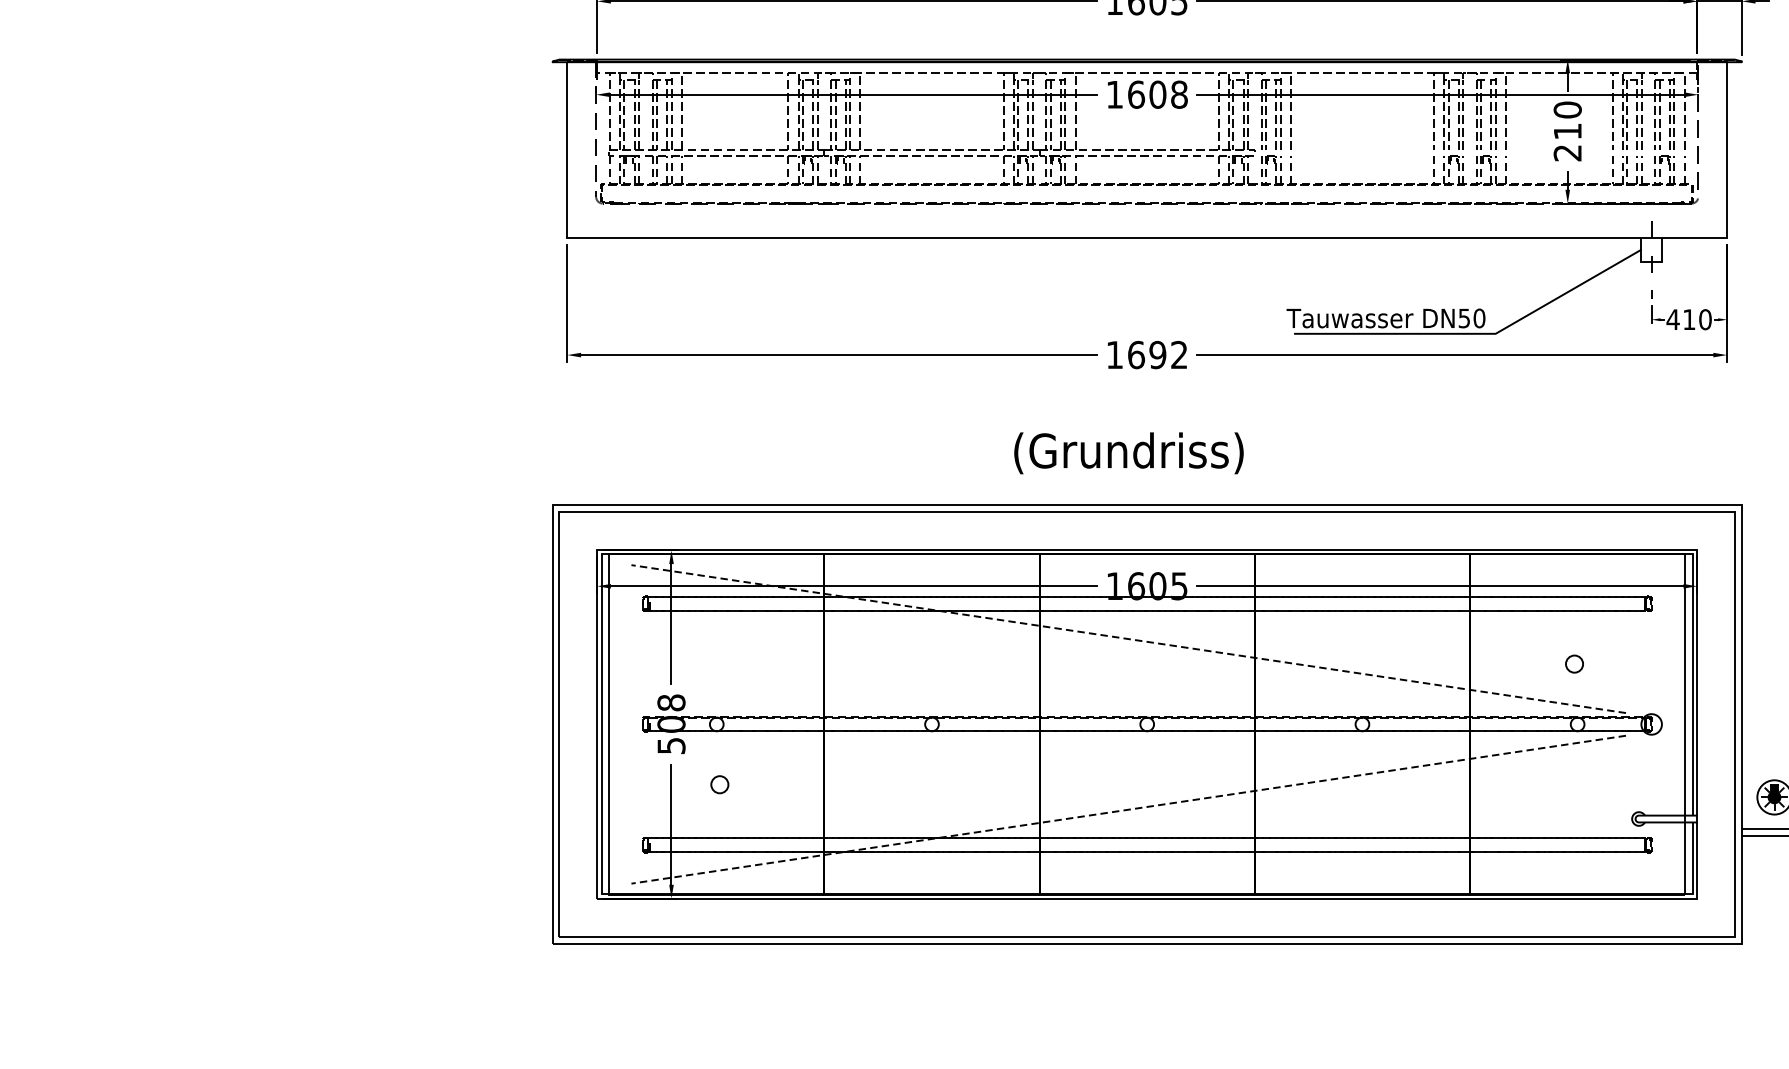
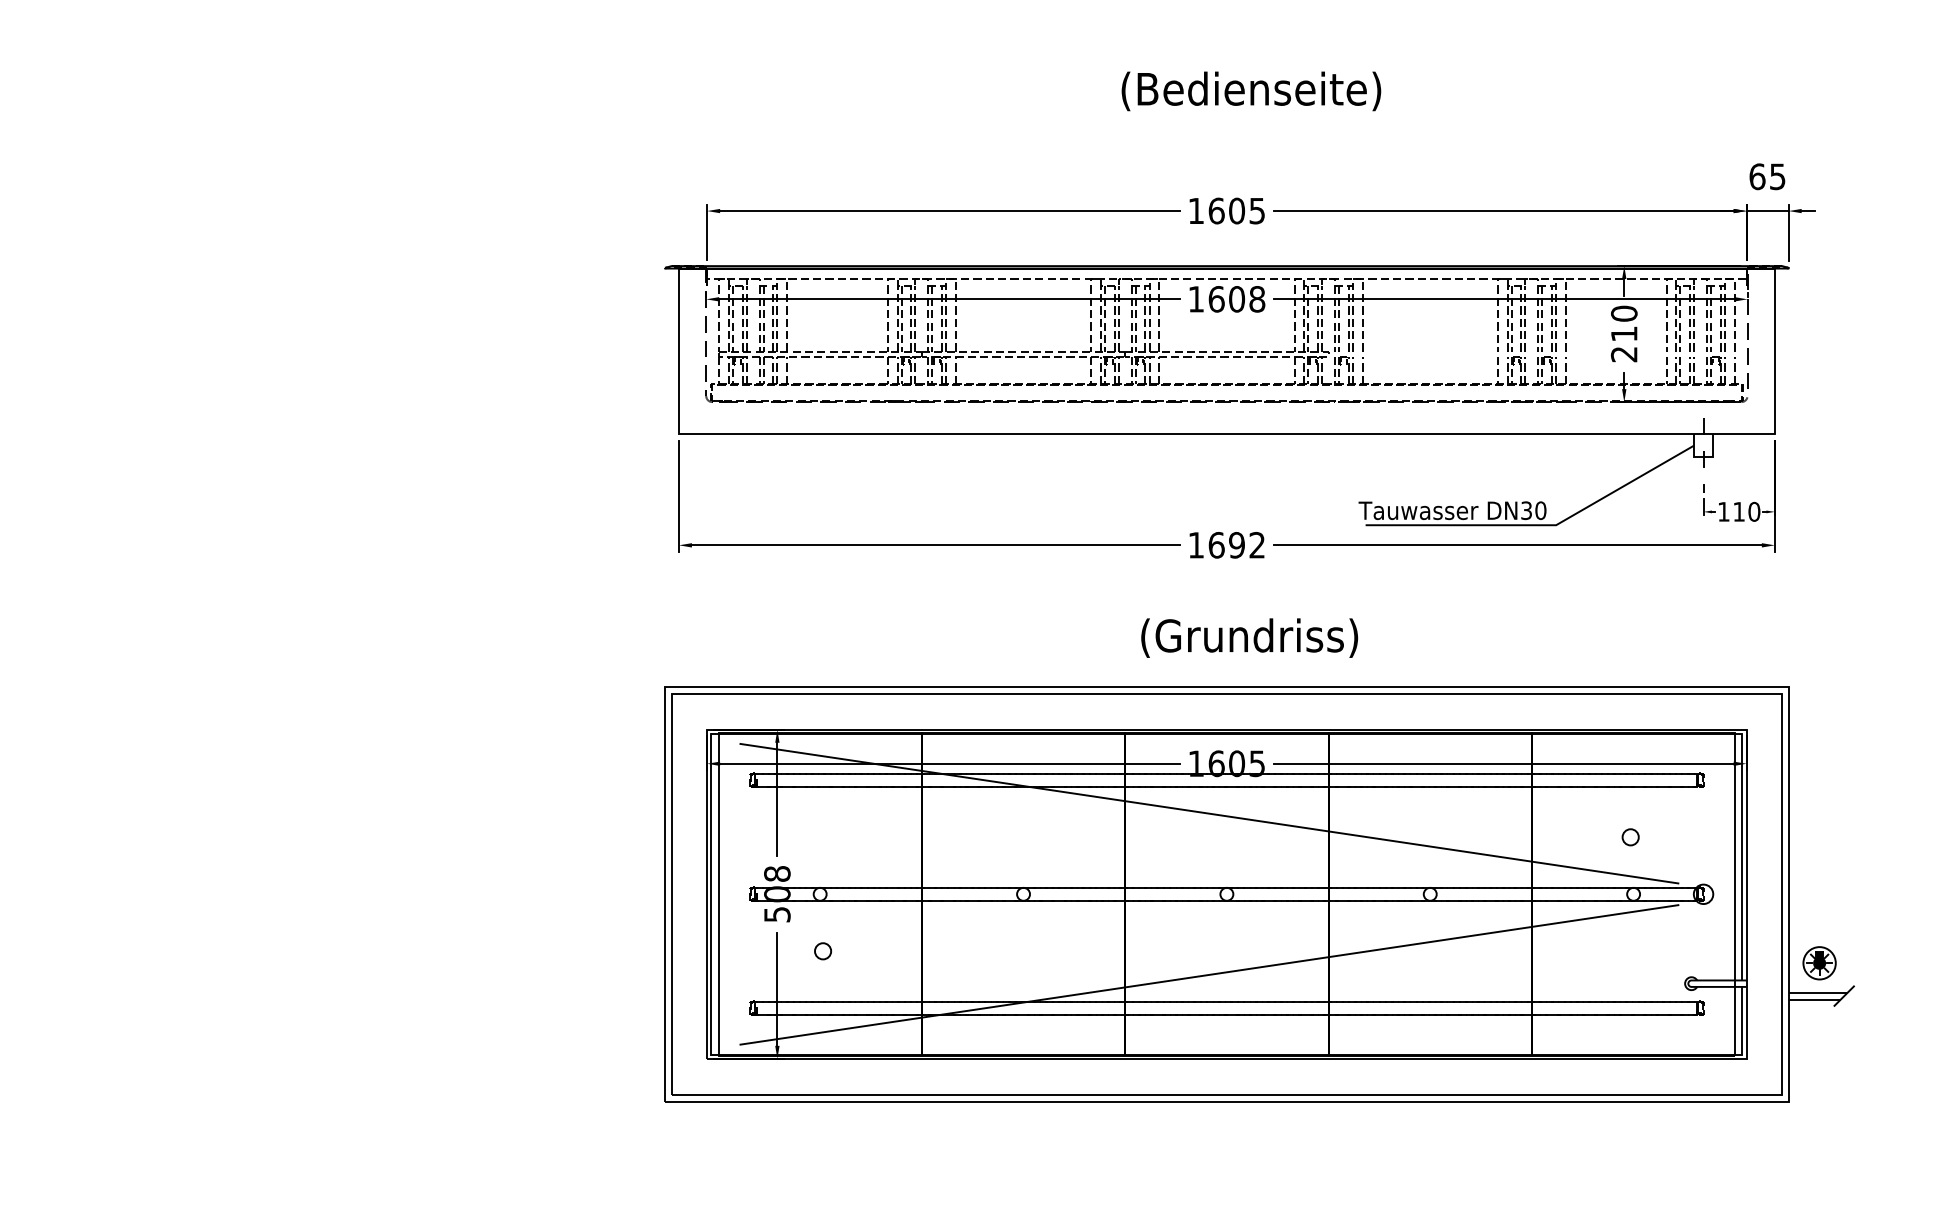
text: (1464, 318) -> (1526, 510), DN50 -> DN30
text: (1672, 319) -> (1723, 511), 410 -> 110
text: (1128, 452) -> (1249, 637), moved
line: (1127, 638) -> (1208, 813), dashed -> solid
line: (1127, 809) -> (1208, 974), dashed -> solid

